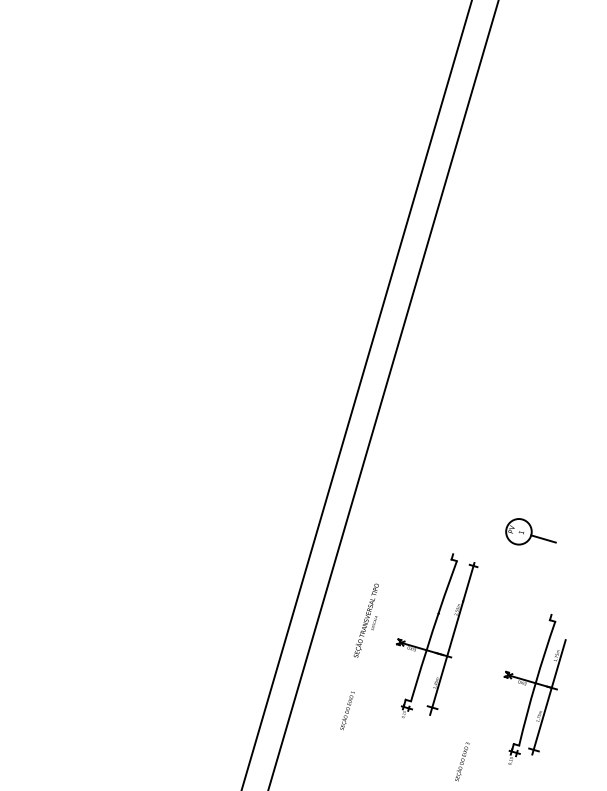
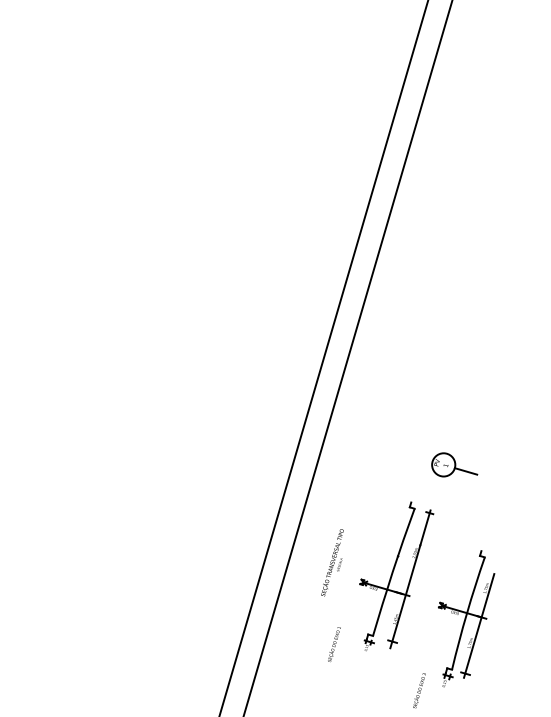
part: (530, 531) -> (454, 464), moved
part: (534, 688) -> (465, 617), moved
text: (347, 710) -> (334, 644), moved

